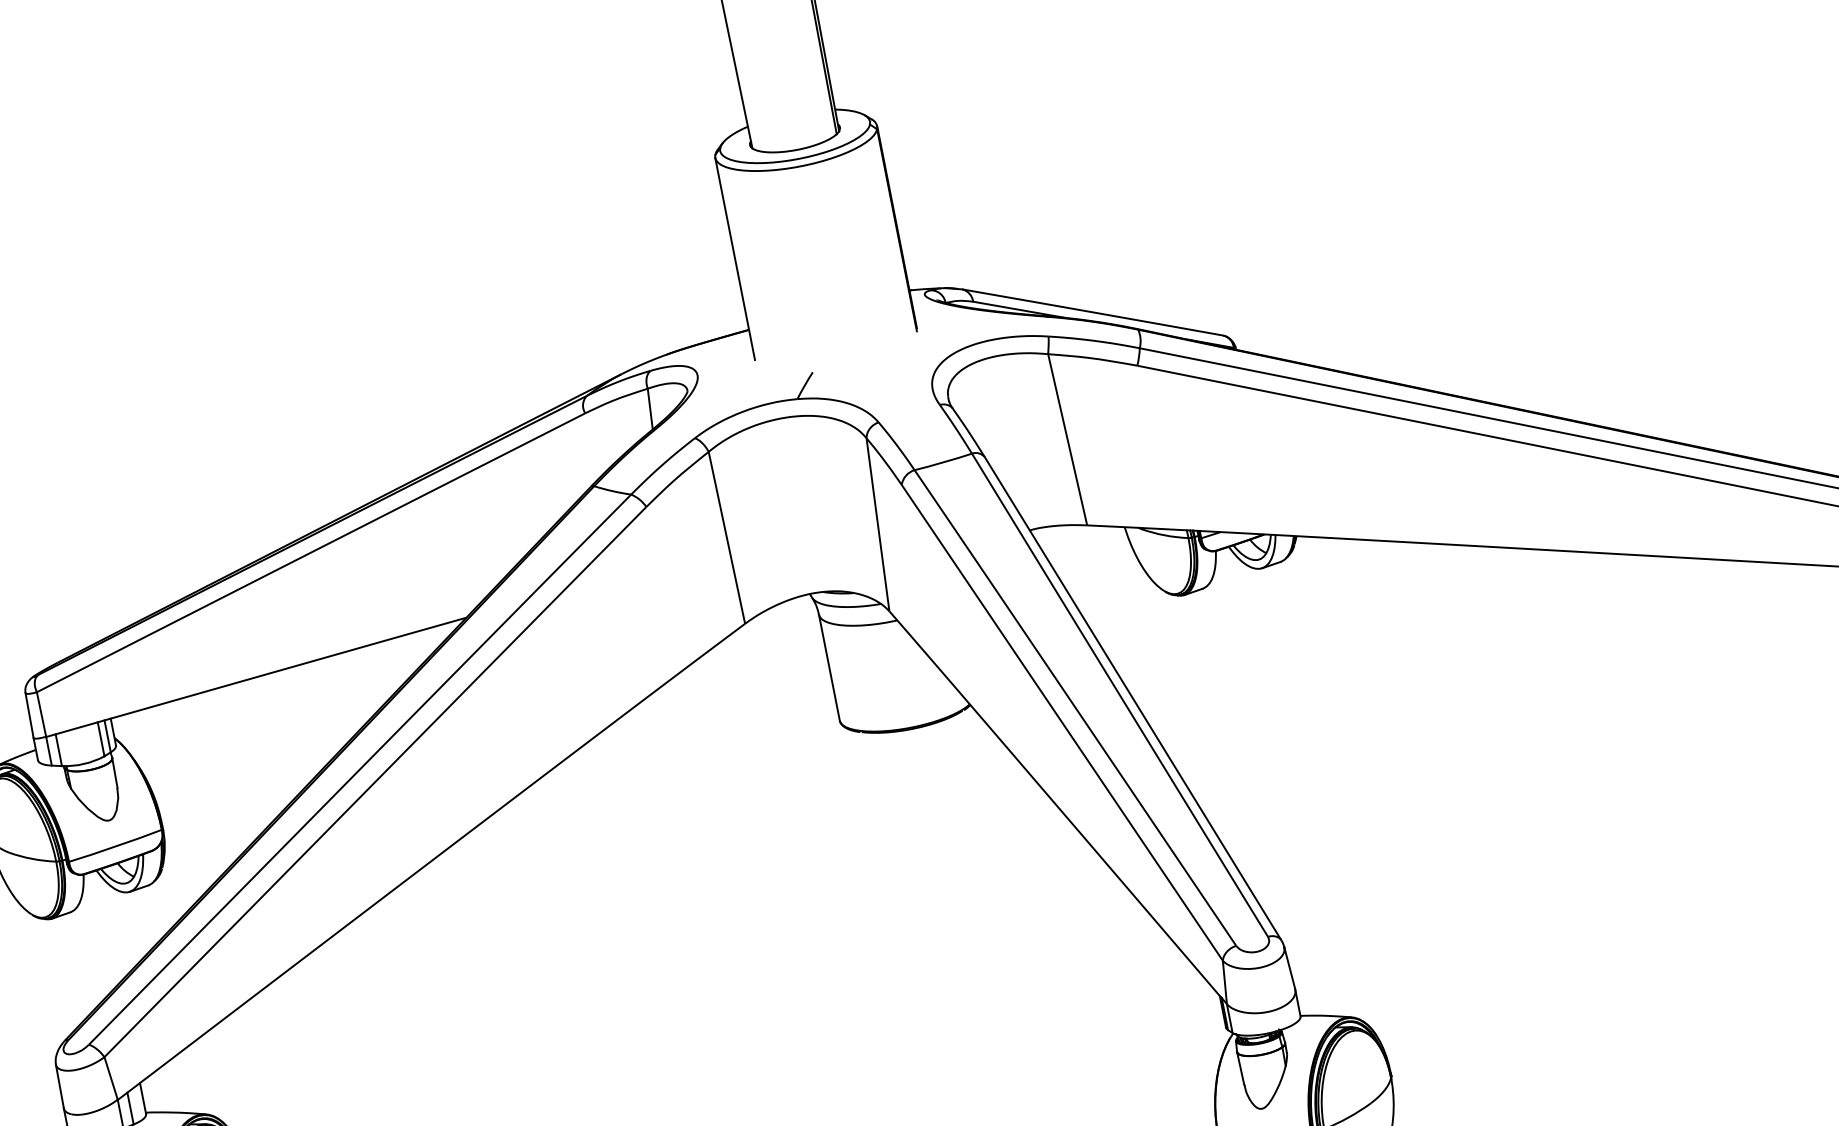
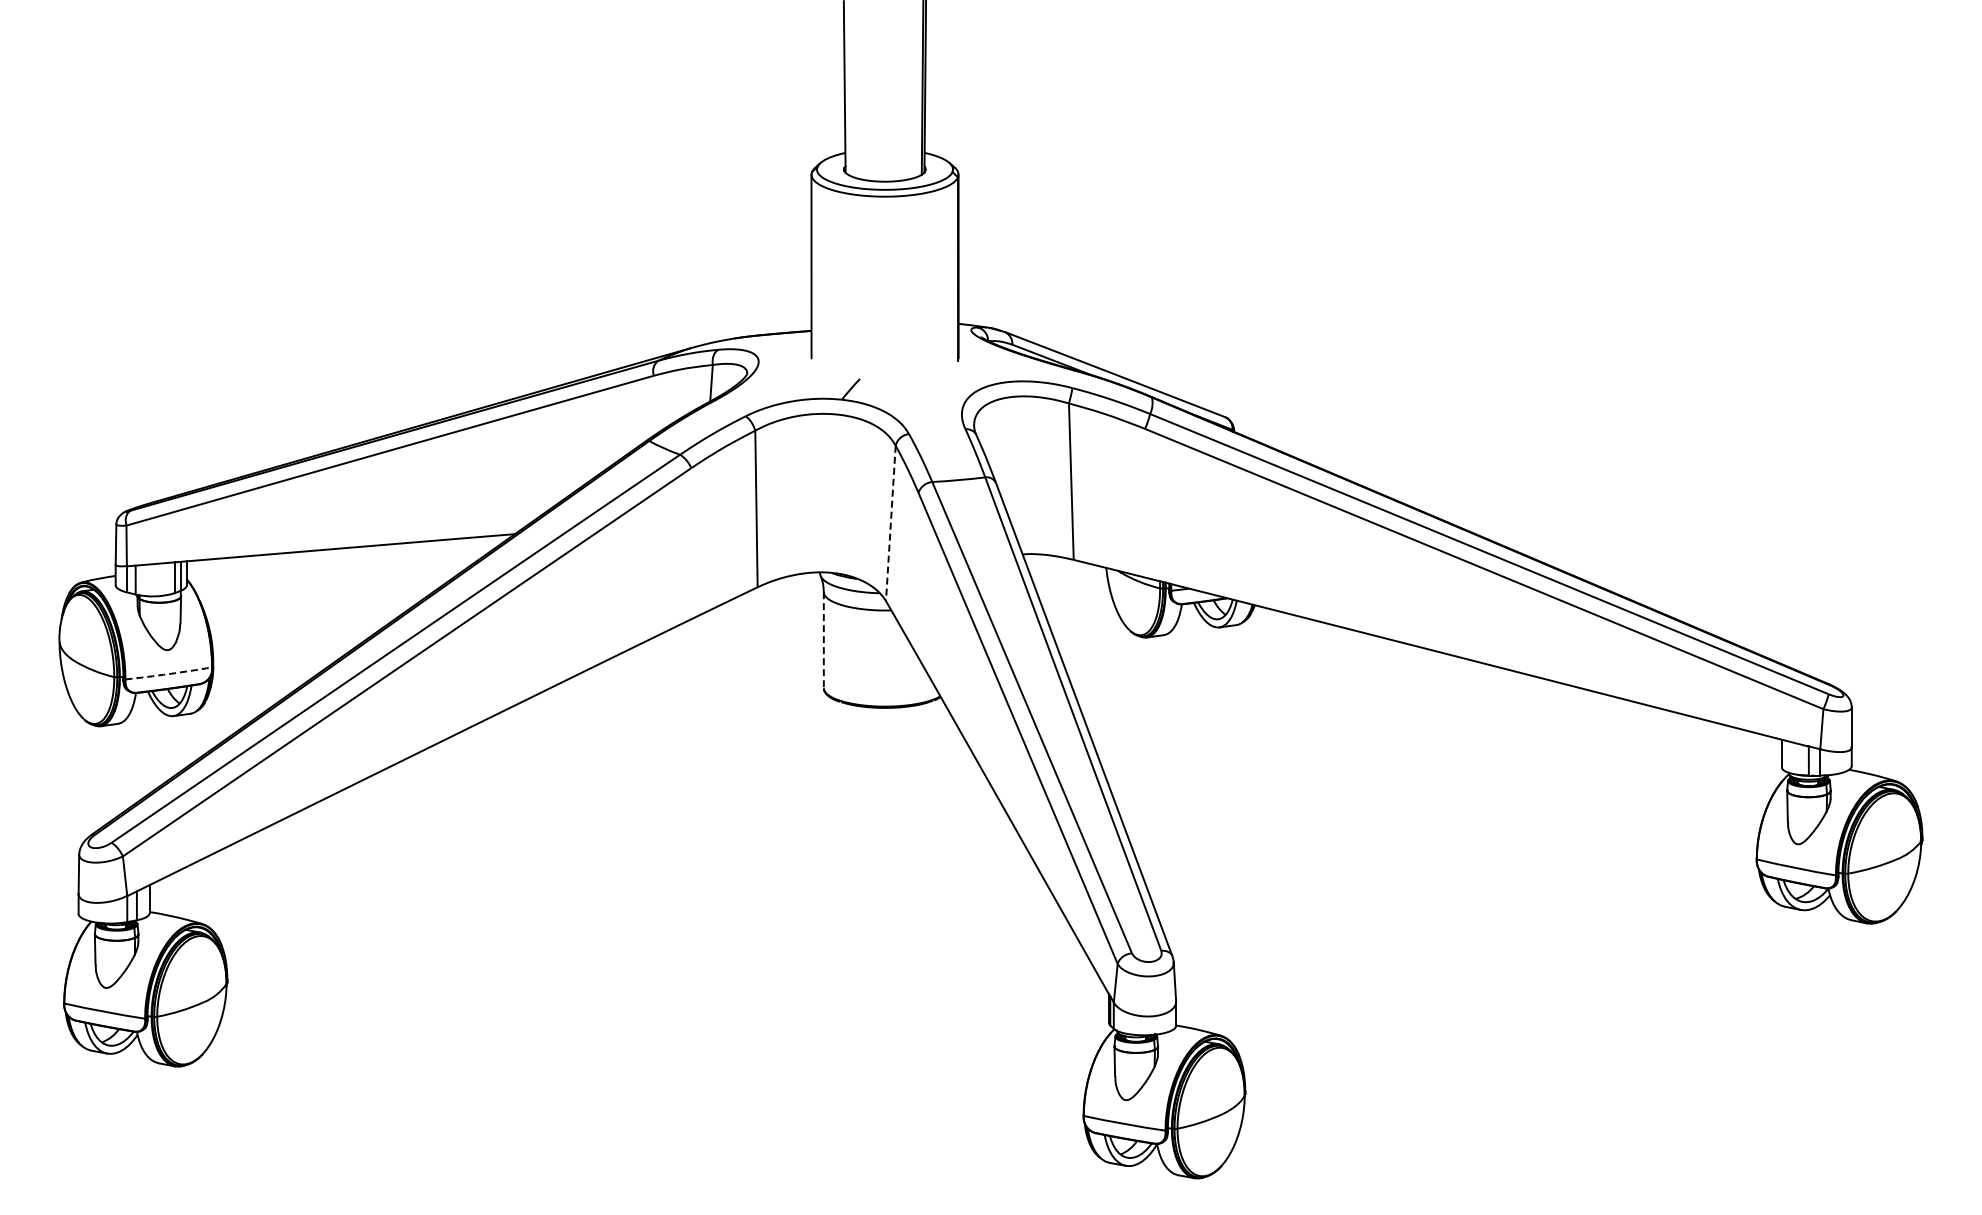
line: (877, 524) -> (890, 523), solid -> dashed
line: (829, 668) -> (823, 640), solid -> dashed
arc: (115, 847) -> (168, 674), solid -> dashed

